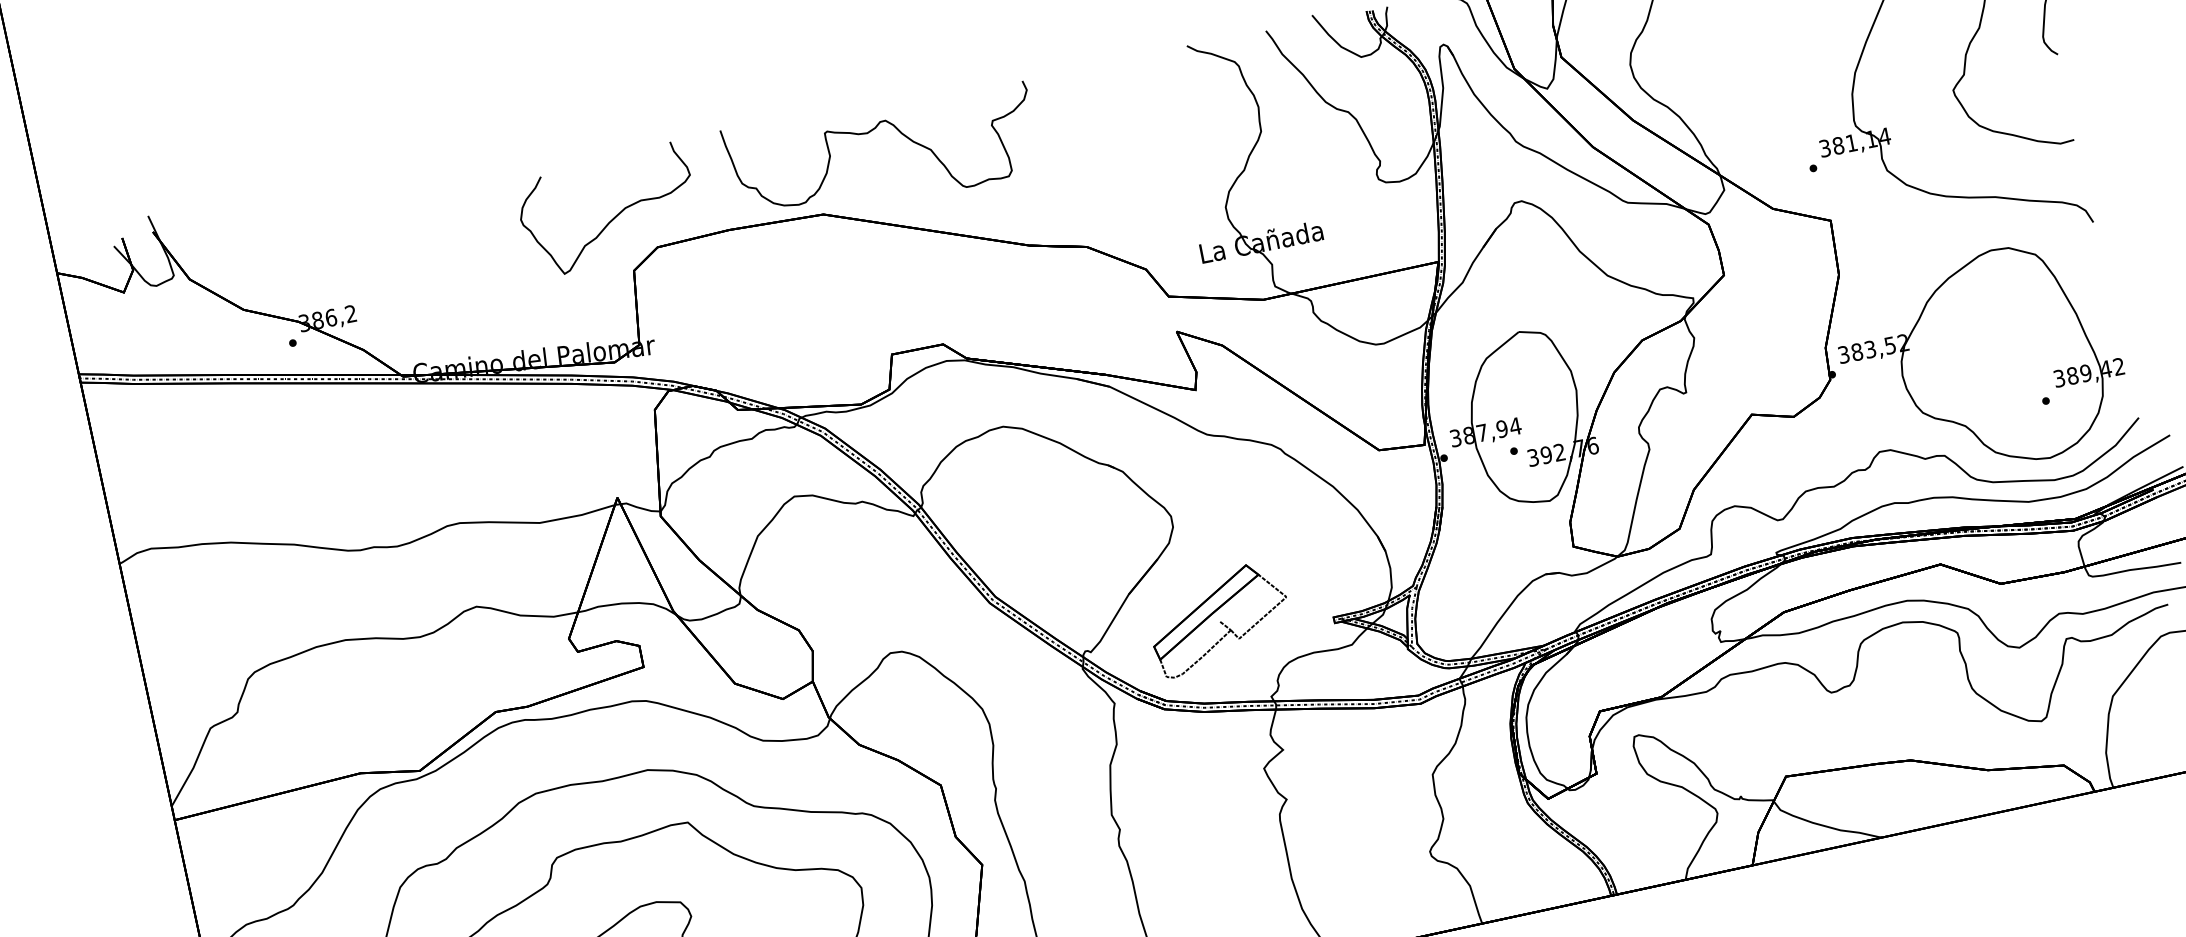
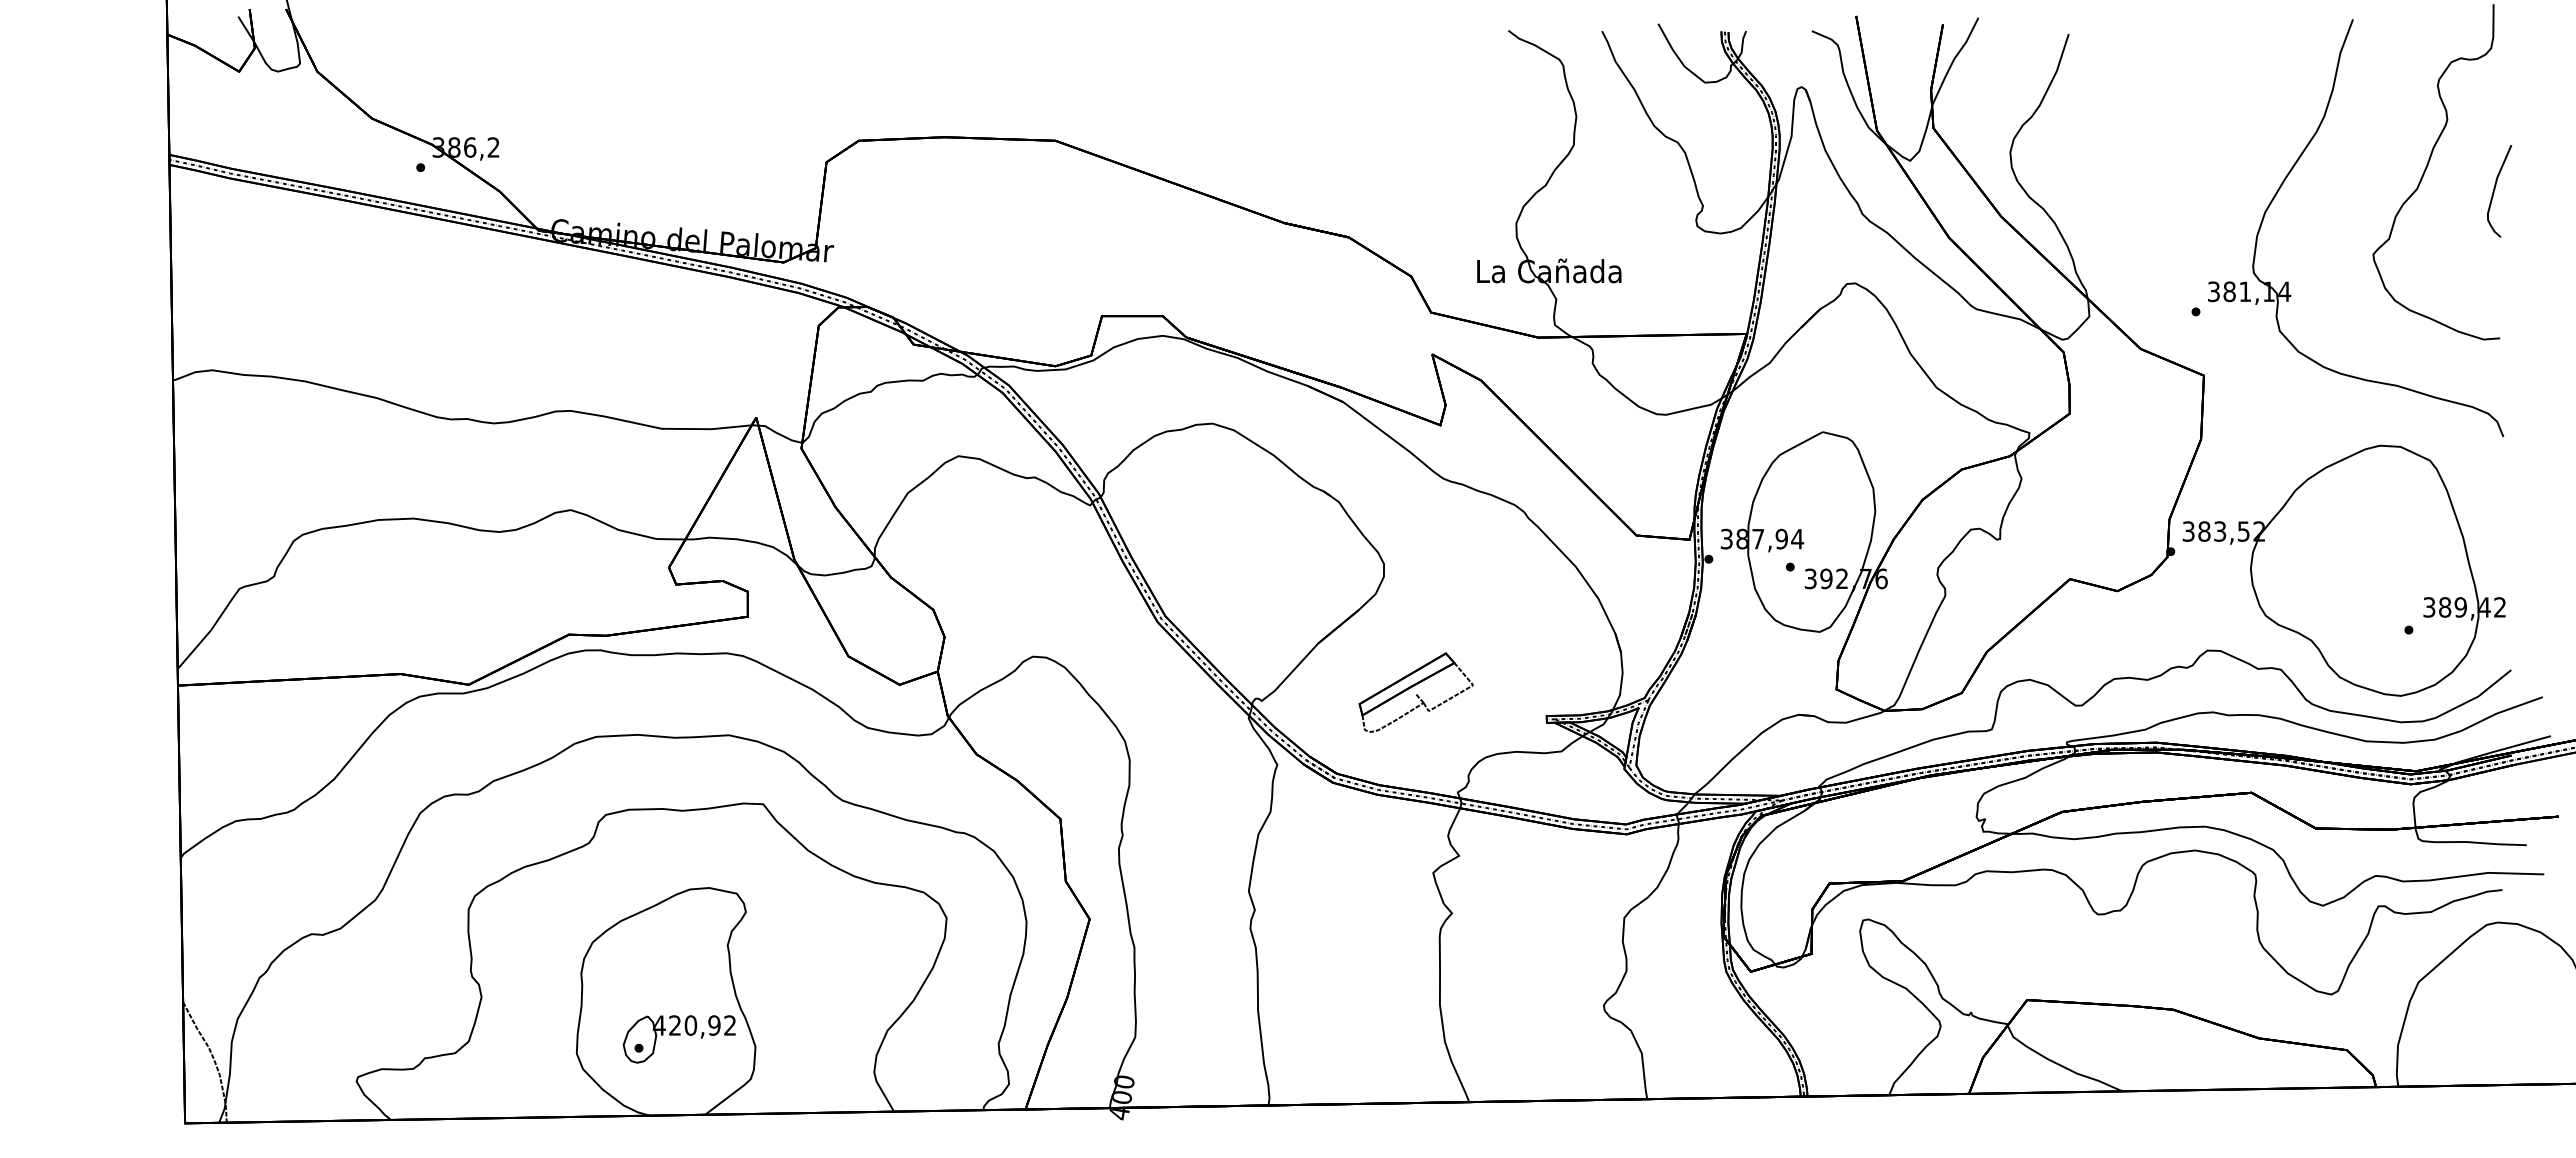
curve: (868, 133) -> (1125, 58), removed
curve: (613, 217) -> (815, 96), removed
part: (1219, 619) -> (1416, 692), size x0.7

